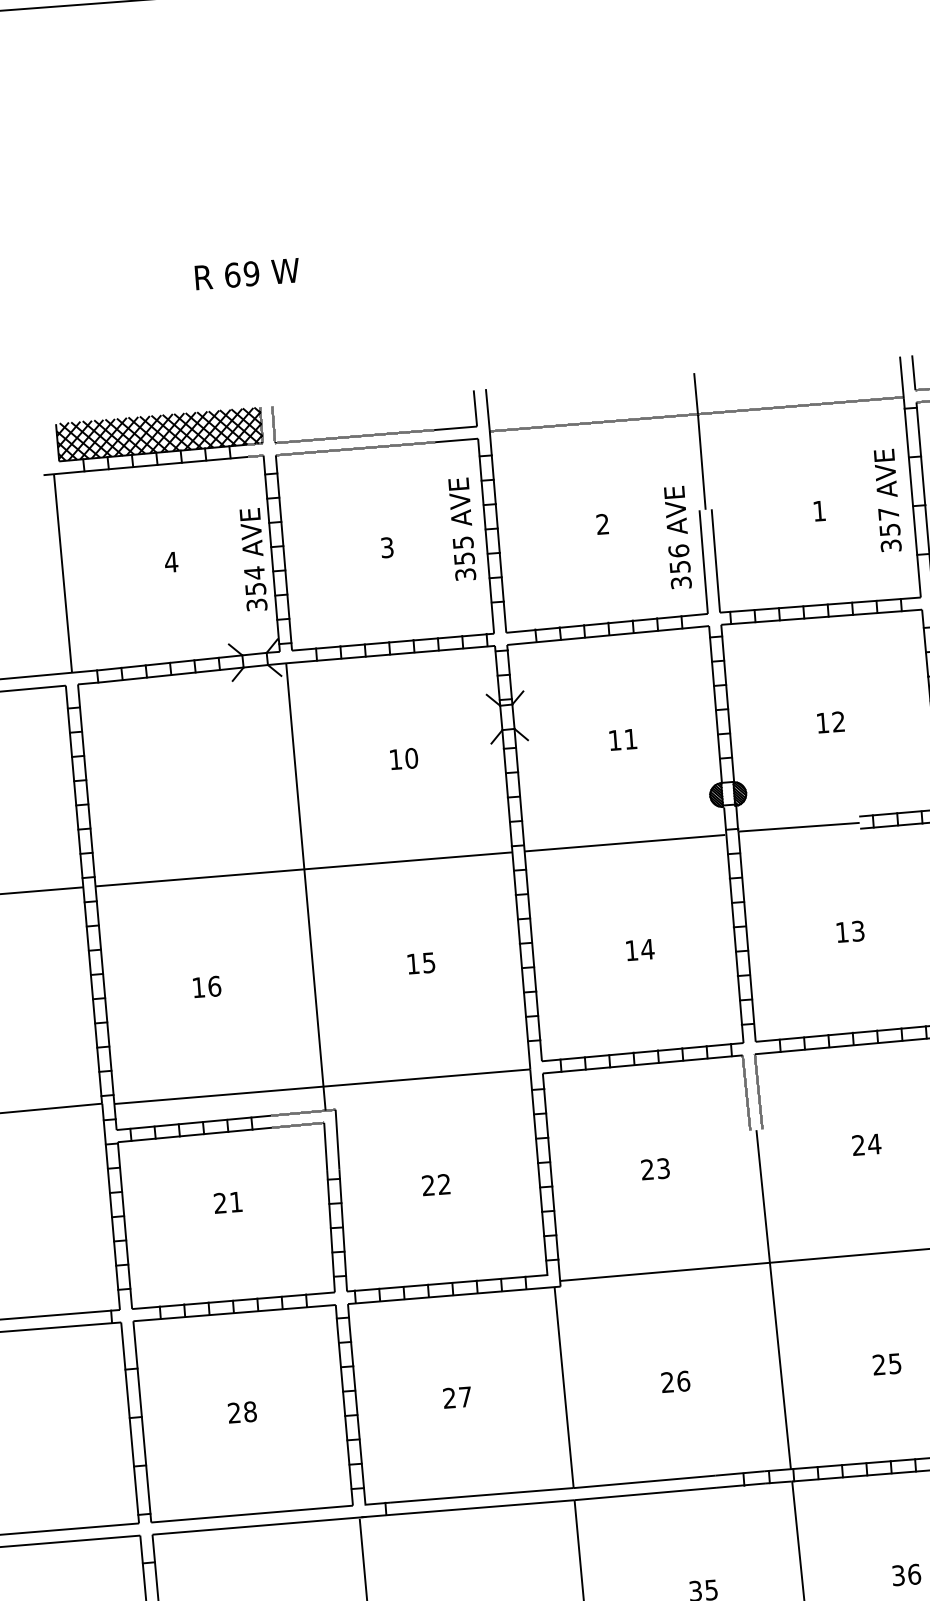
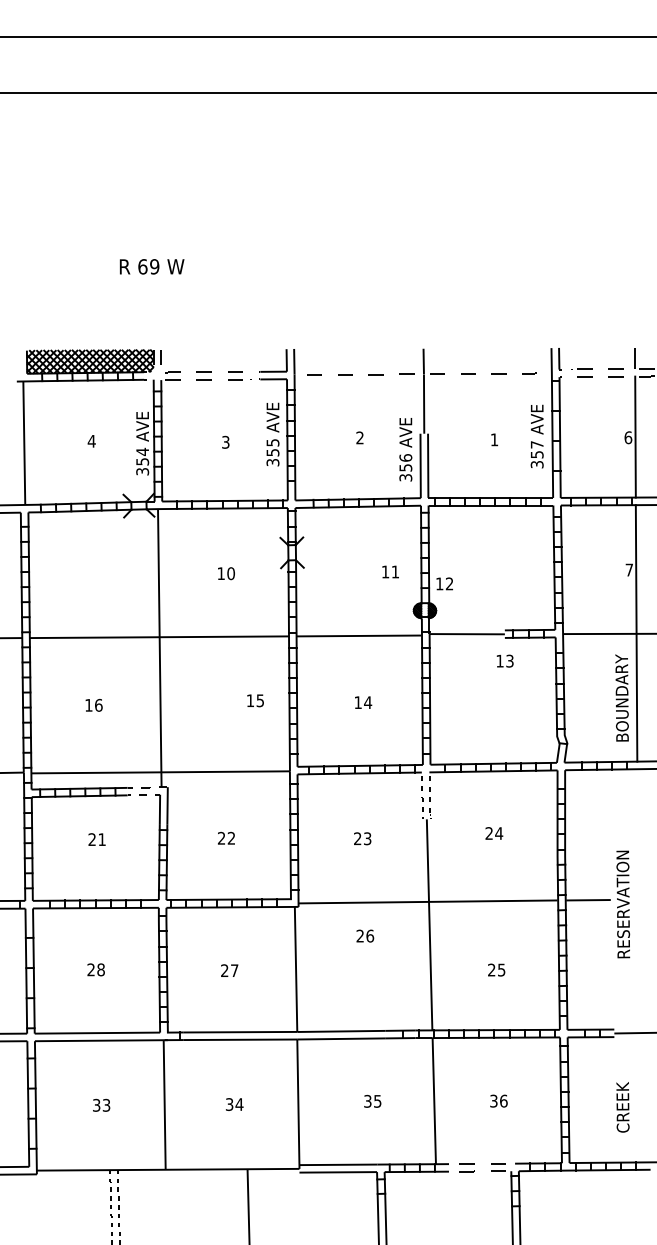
text: (830, 721) -> (444, 583), moved
text: (622, 739) -> (390, 571), moved
text: (849, 930) -> (504, 660), moved
text: (421, 962) -> (255, 700), moved
text: (676, 1380) -> (365, 935), moved

